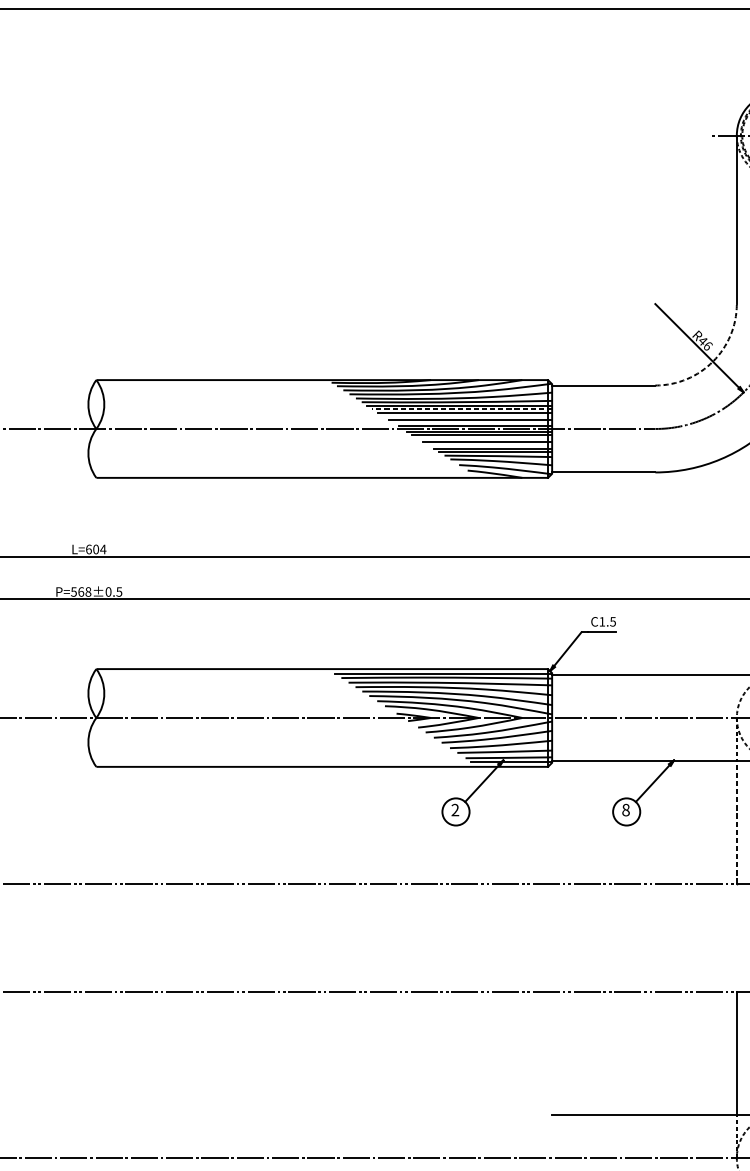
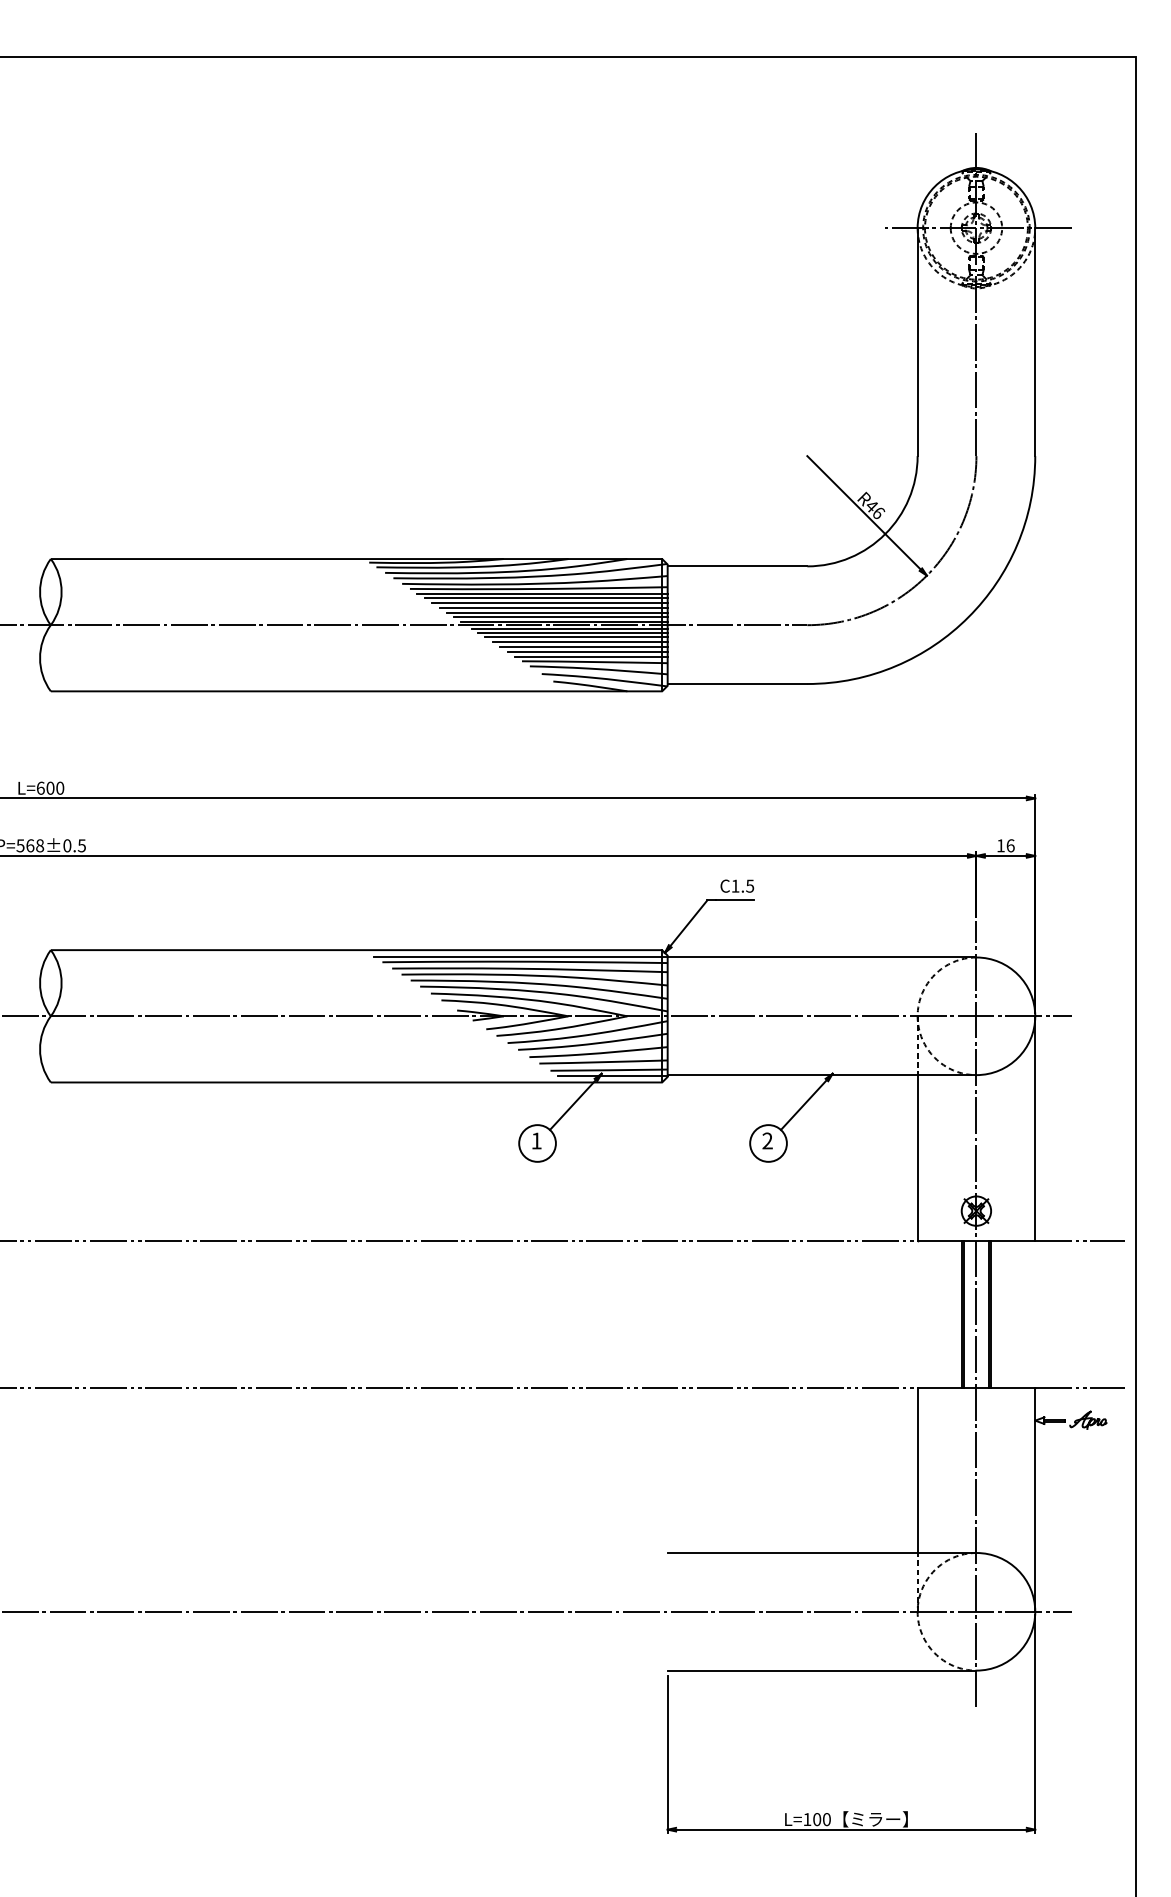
arc: (713, 361) -> (885, 534), dashed -> solid
line: (462, 409) -> (546, 598), dashed -> solid
line: (467, 416) -> (553, 608), added
line: (472, 423) -> (560, 617), added
line: (484, 438) -> (576, 637), added
line: (489, 445) -> (583, 647), added
text: (102, 548) -> (59, 787), L=604 -> L=600
text: (455, 809) -> (536, 1140), 2 -> 1
text: (625, 809) -> (767, 1140), 8 -> 2
line: (736, 822) -> (917, 1157), dashed -> solid

